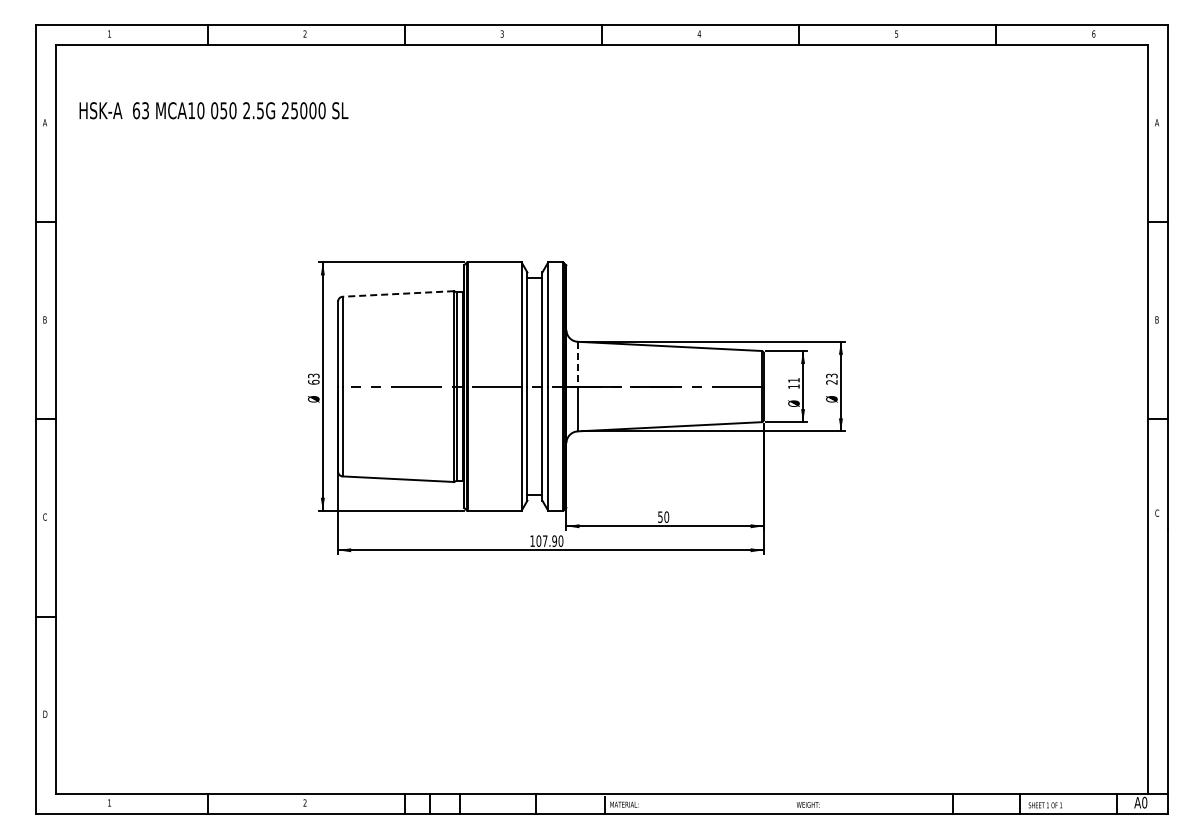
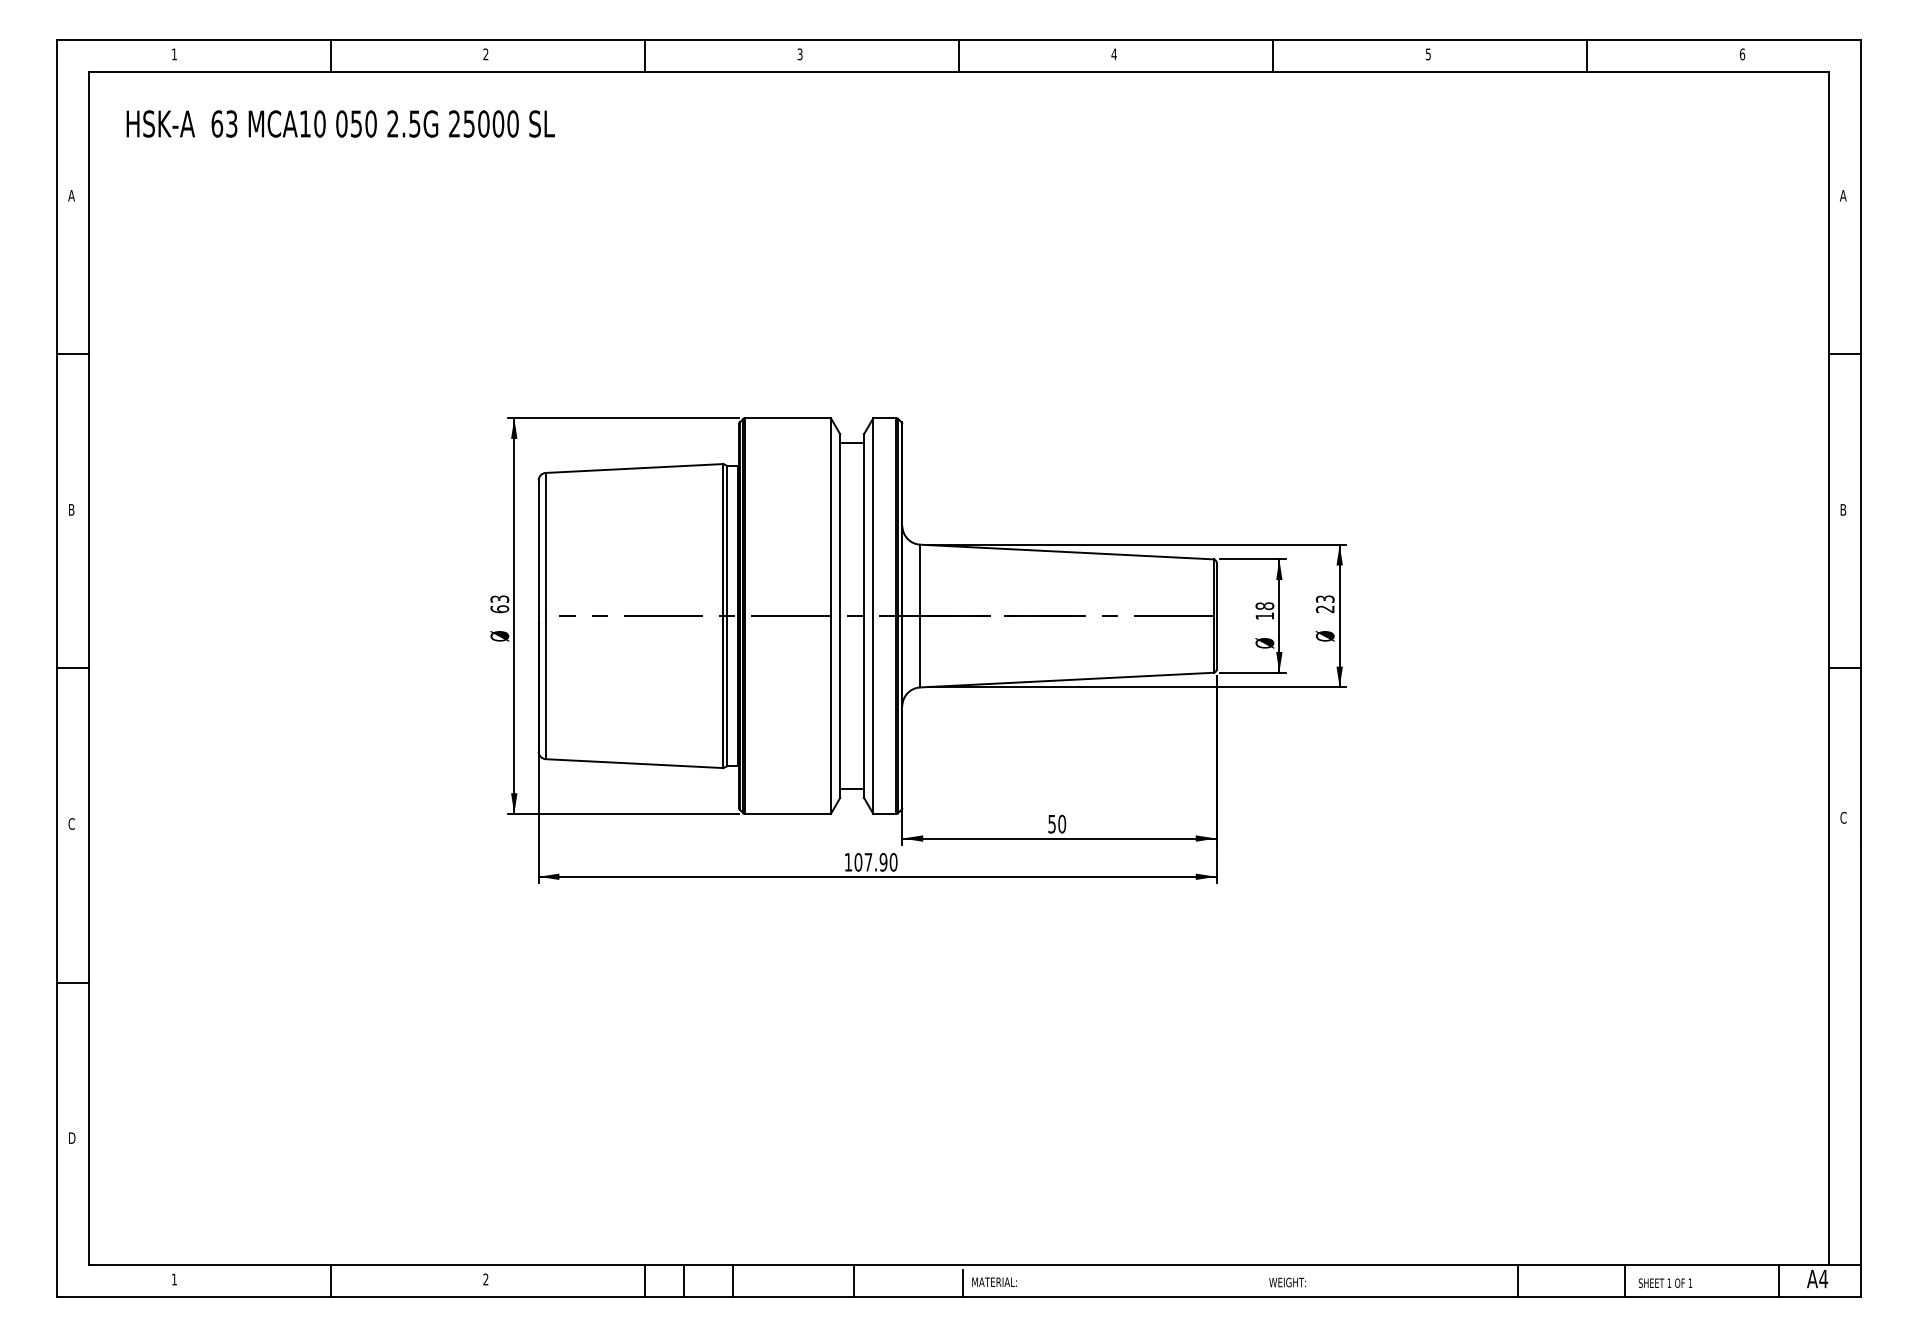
text: (213, 110) -> (340, 123), moved
line: (398, 293) -> (634, 467), dashed -> solid
line: (577, 364) -> (919, 580), dashed -> solid
text: (793, 380) -> (1264, 606), 11 -> 18
text: (1144, 802) -> (1823, 1278), A0 -> A4

